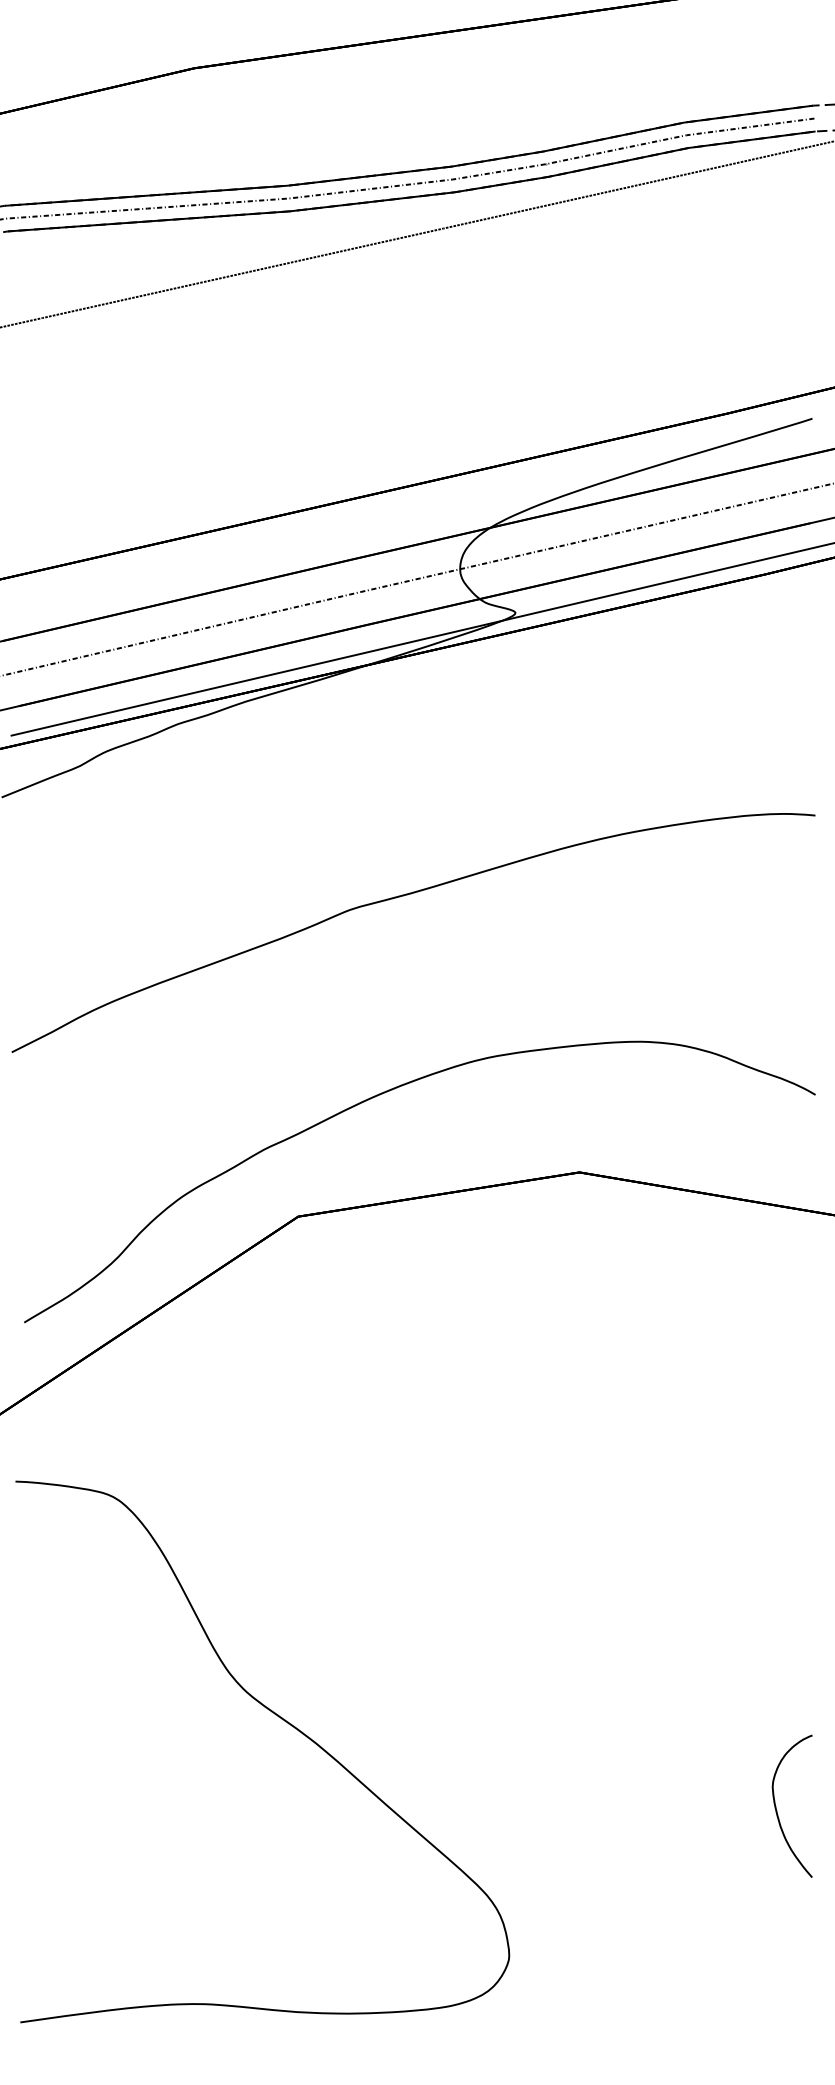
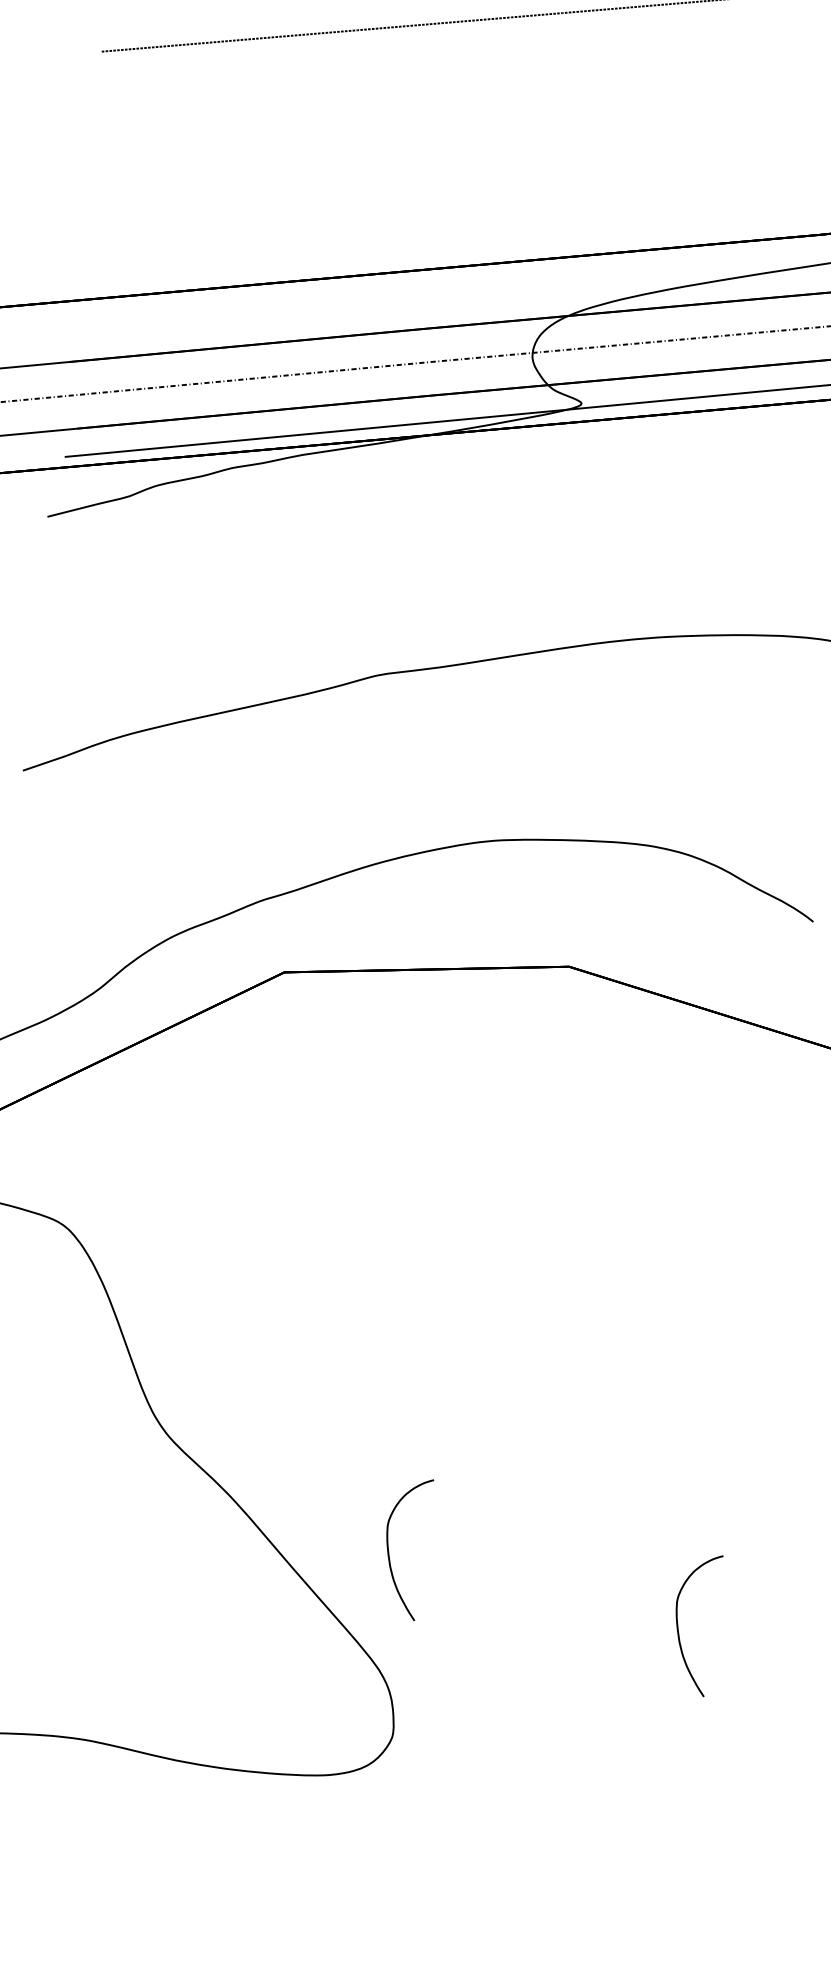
part: (480, 1774) -> (389, 1549), added

